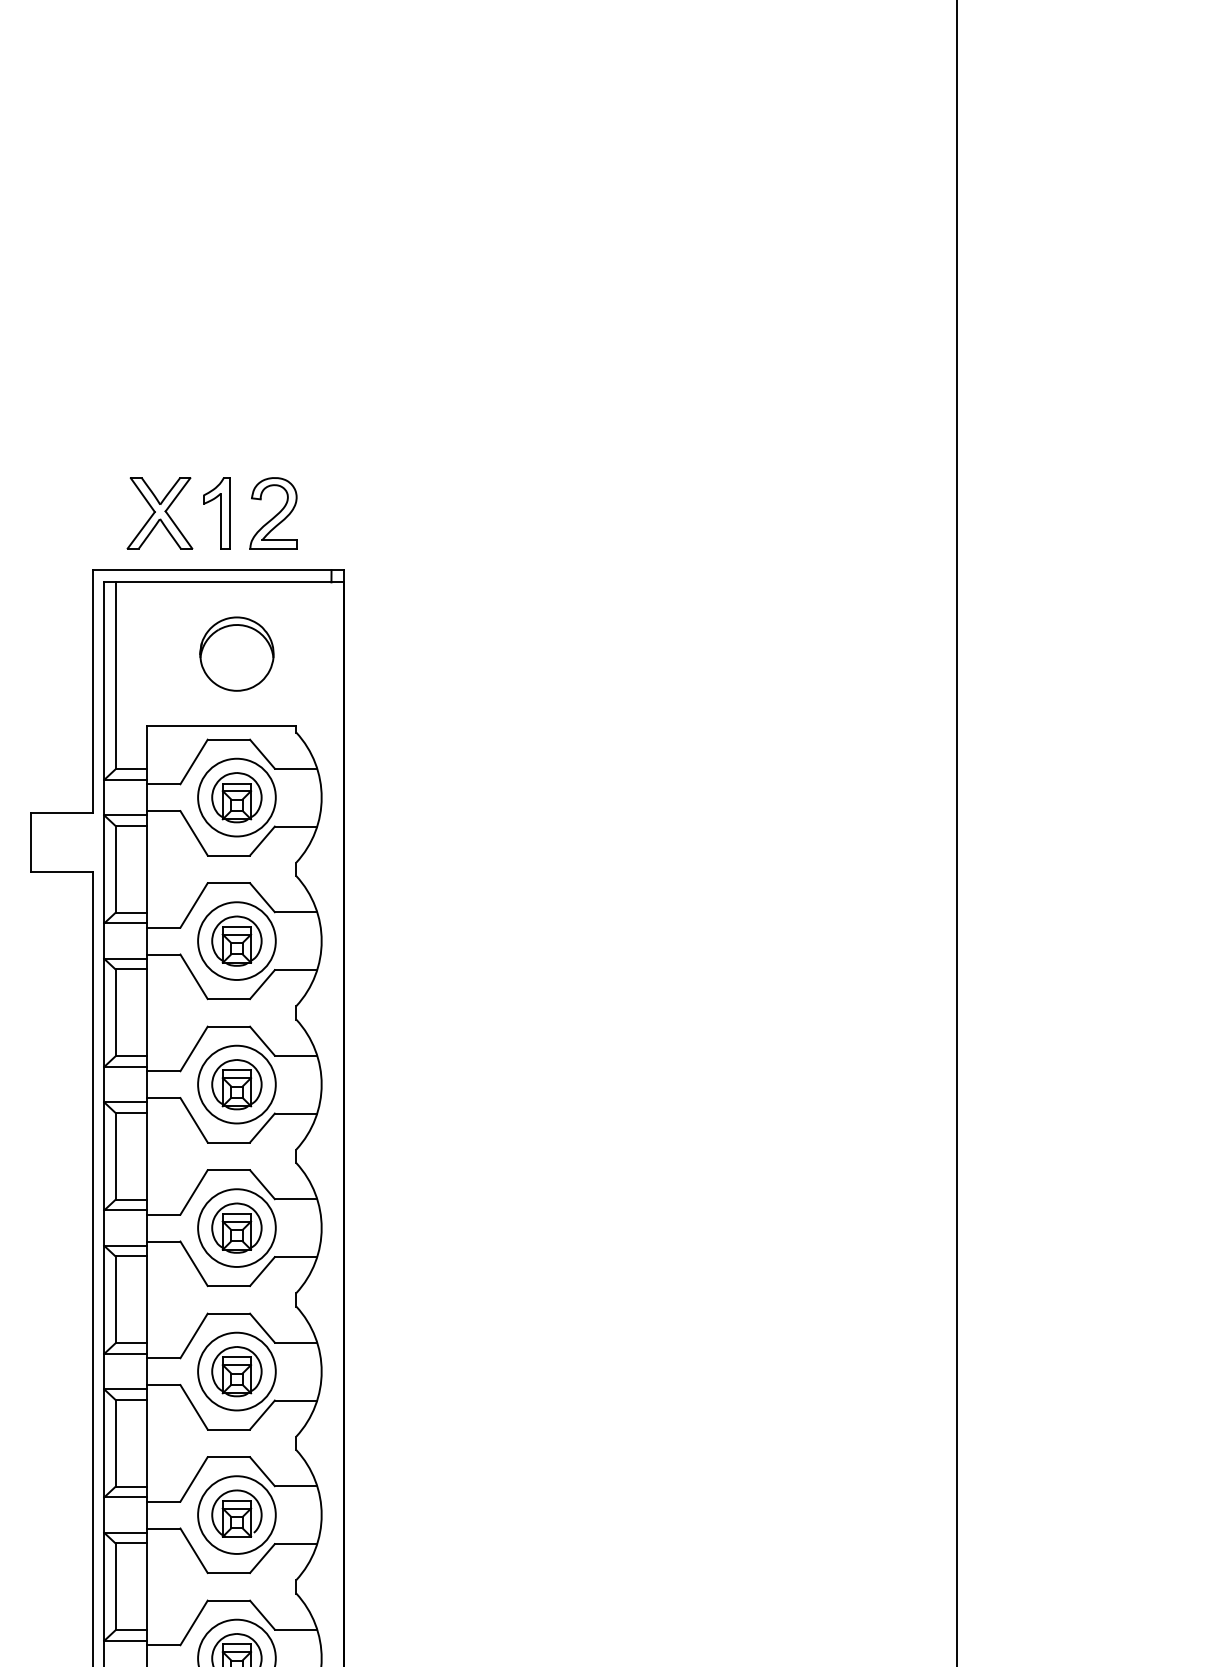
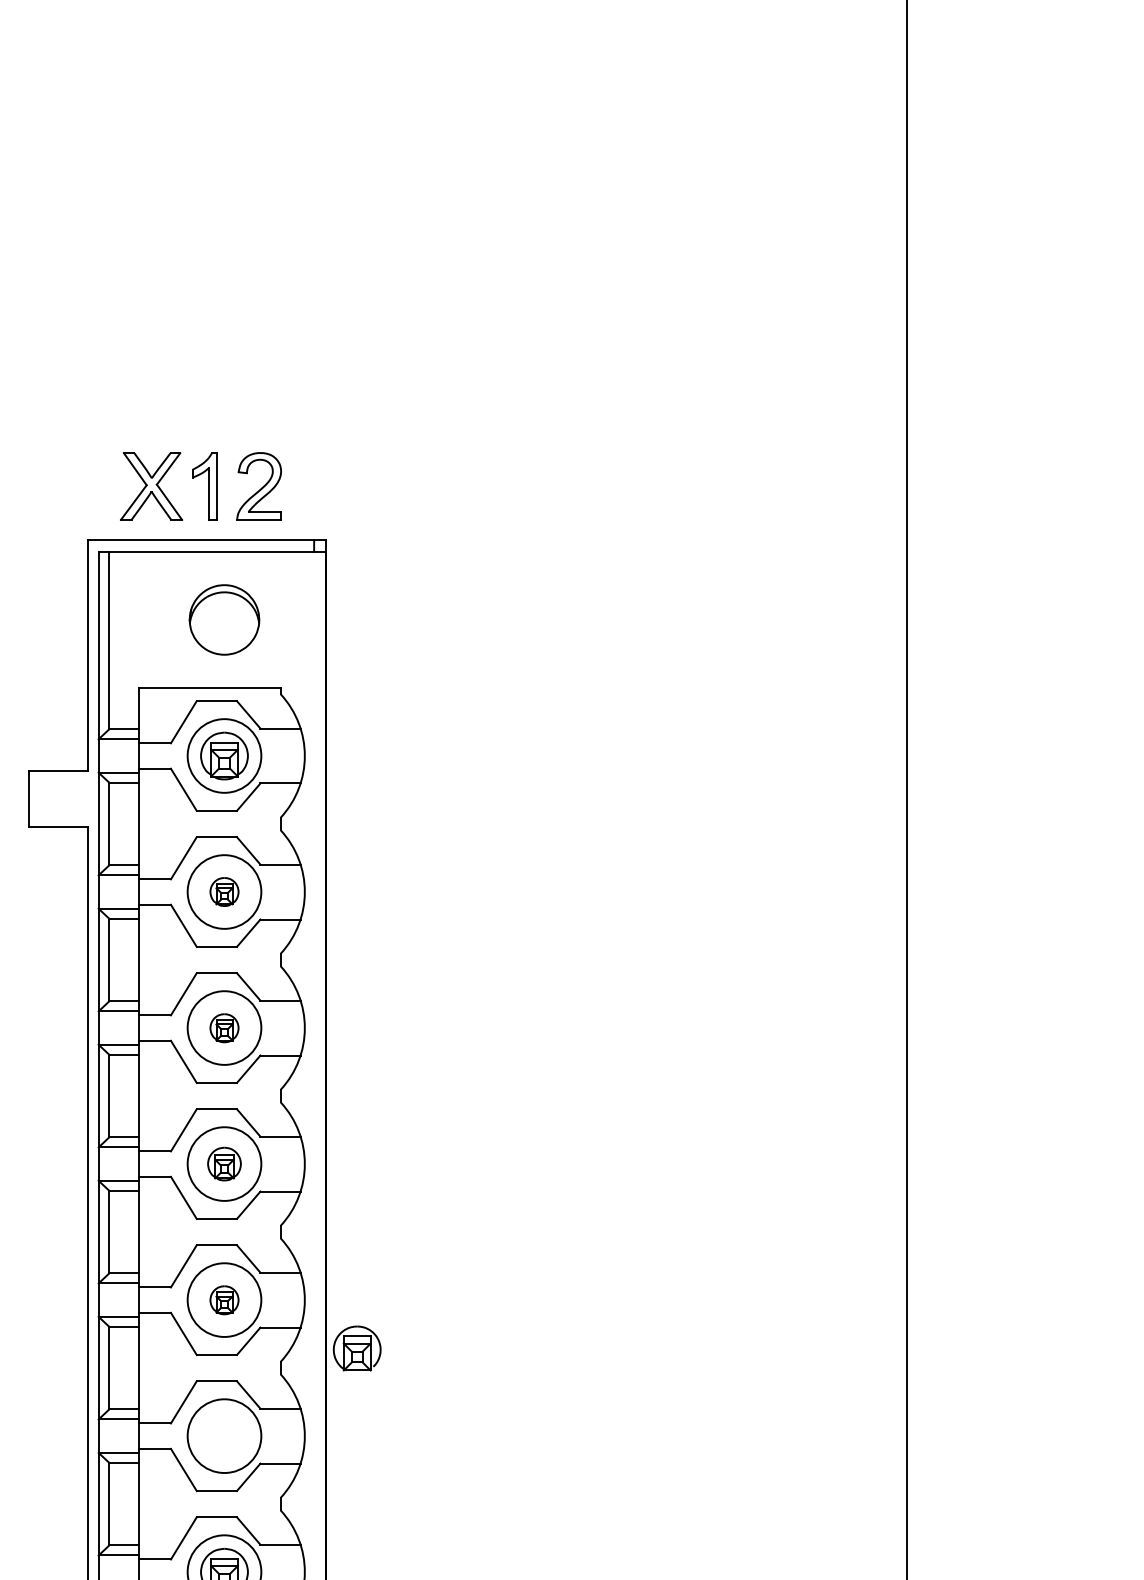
part: (236, 940) -> (224, 891), size x0.6
part: (236, 1084) -> (224, 1027), size x0.6
part: (236, 1227) -> (224, 1163), size x0.7
part: (236, 1371) -> (224, 1300), size x0.6
part: (236, 1513) -> (356, 1348), moved

